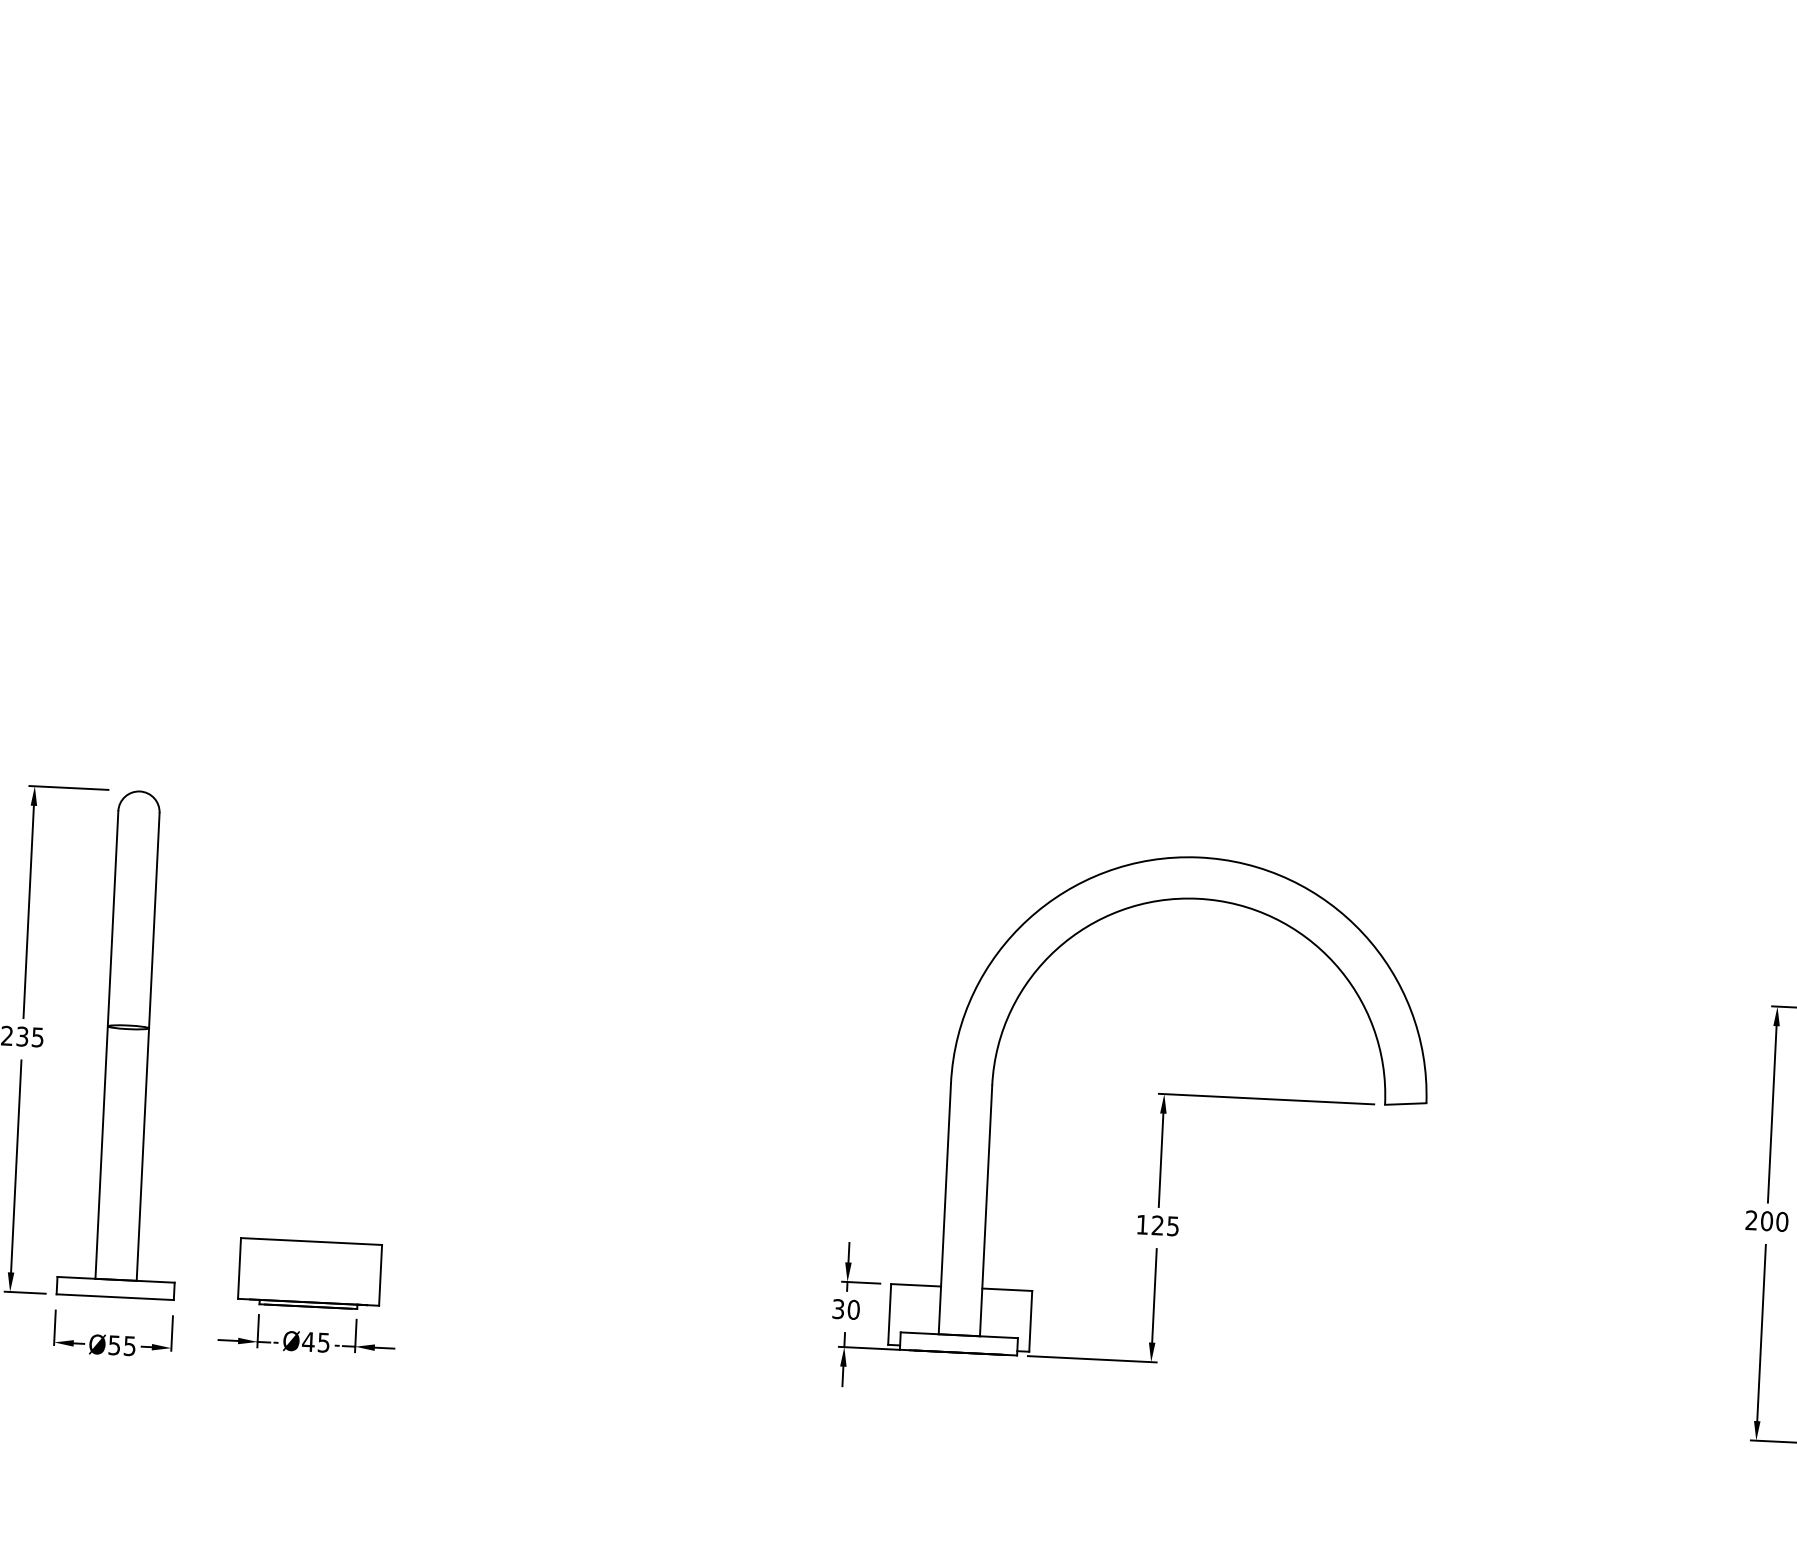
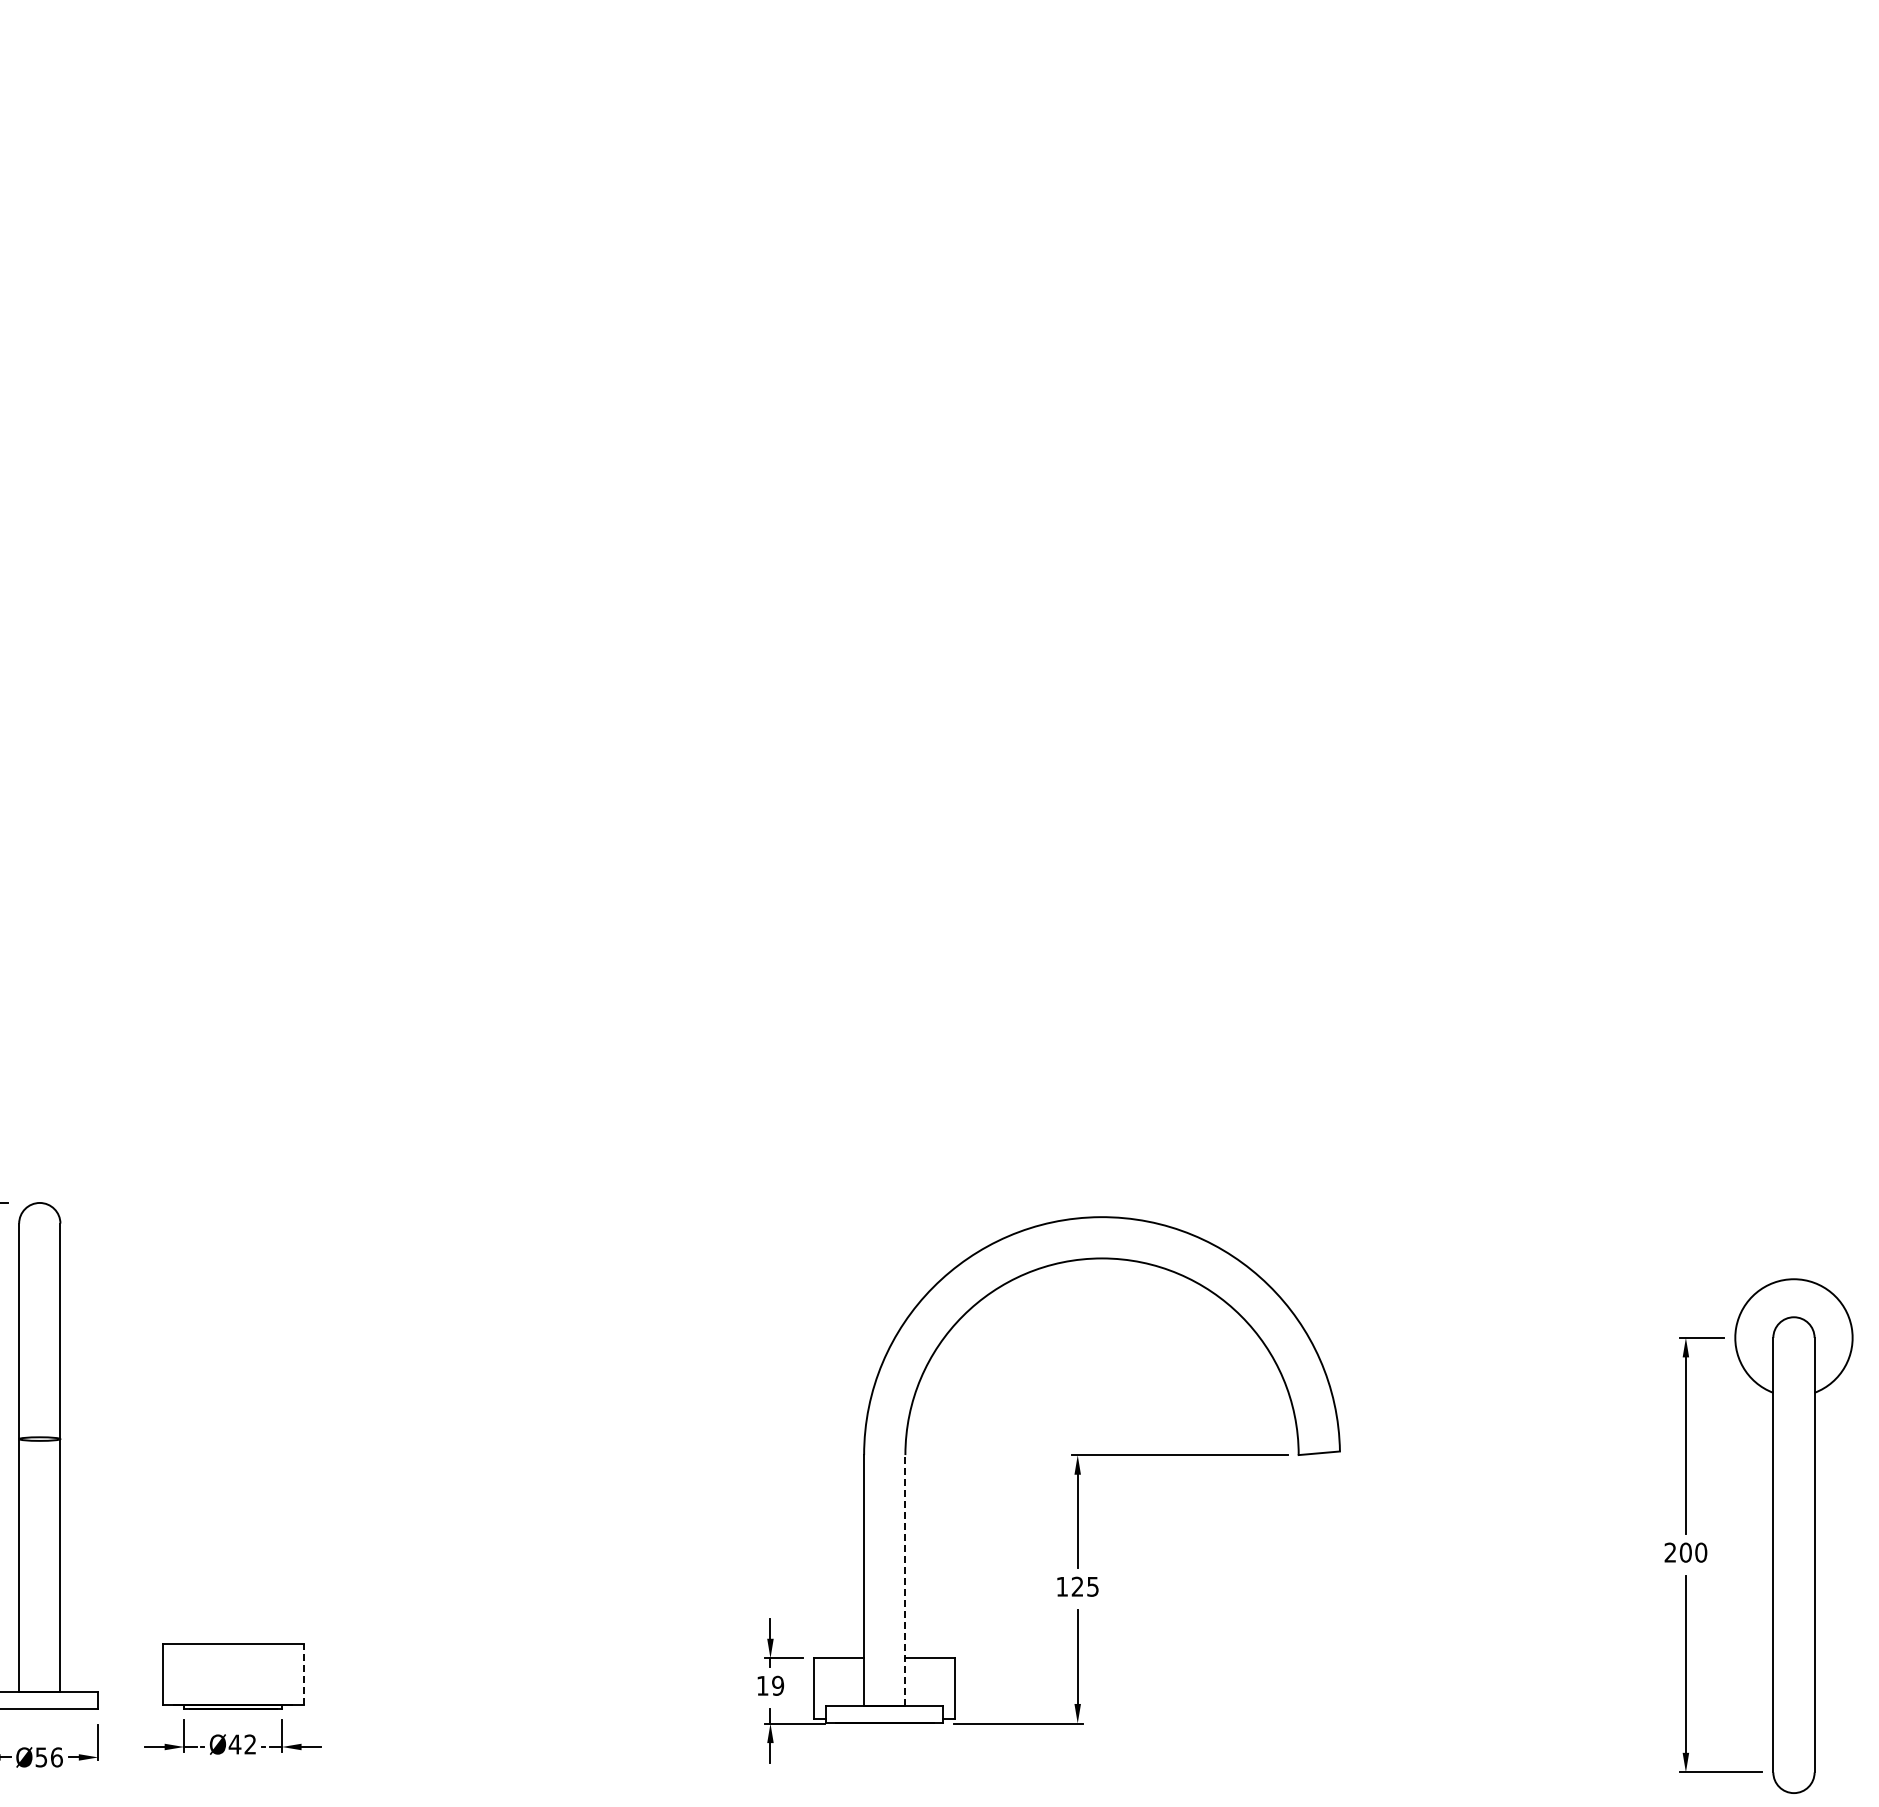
line: (986, 1210) -> (905, 1580), solid -> dashed
line: (380, 1274) -> (303, 1673), solid -> dashed
text: (846, 1309) -> (770, 1685), 30 -> 19
text: (322, 1342) -> (249, 1744), Ø45 -> Ø42
text: (129, 1346) -> (56, 1757), Ø55 -> Ø56

